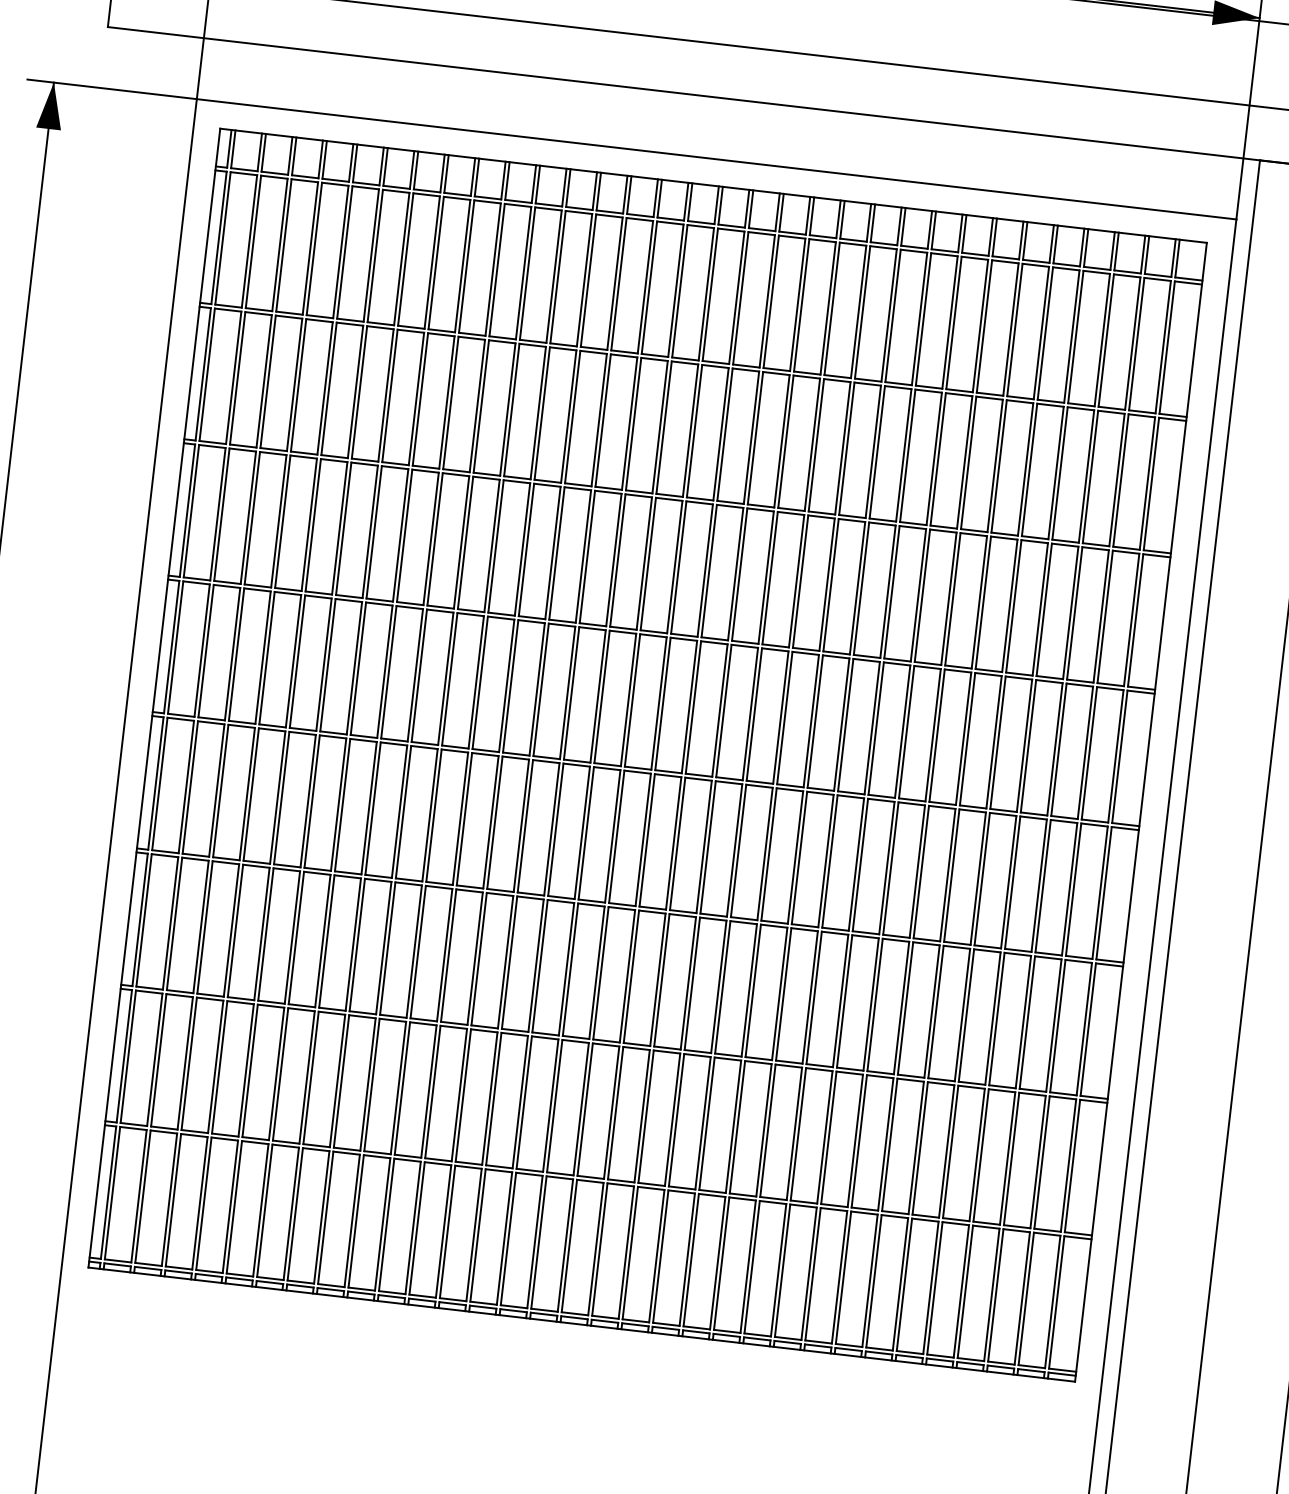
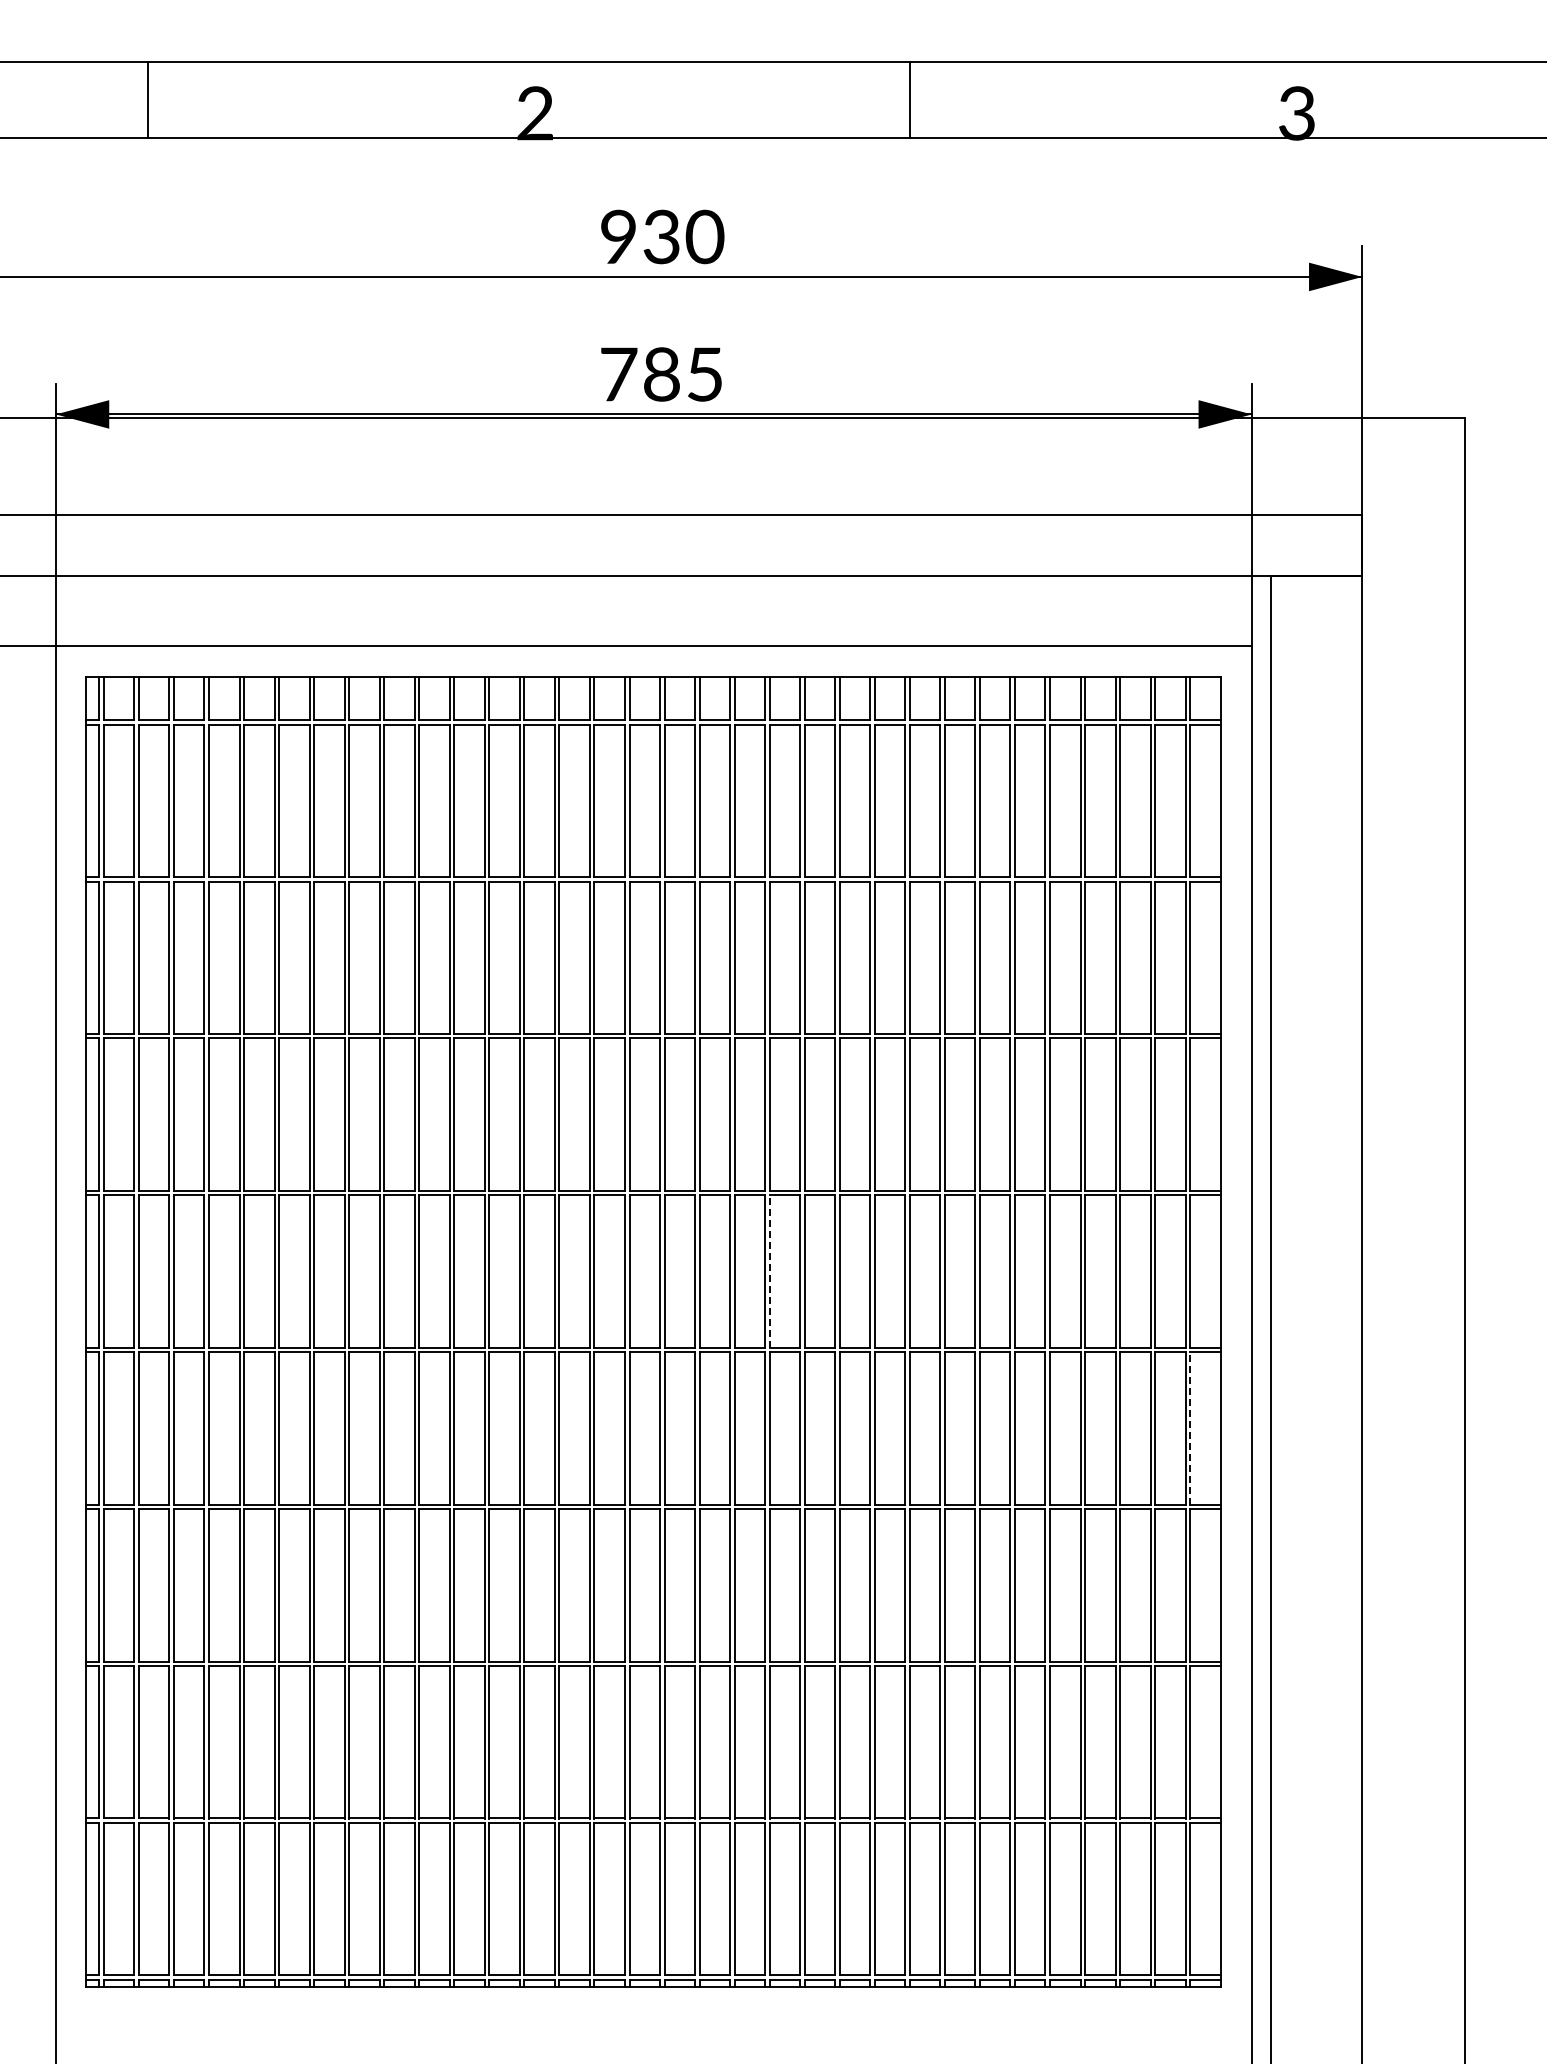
line: (754, 714) -> (769, 1271), solid -> dashed
line: (1104, 892) -> (1190, 1427), solid -> dashed

